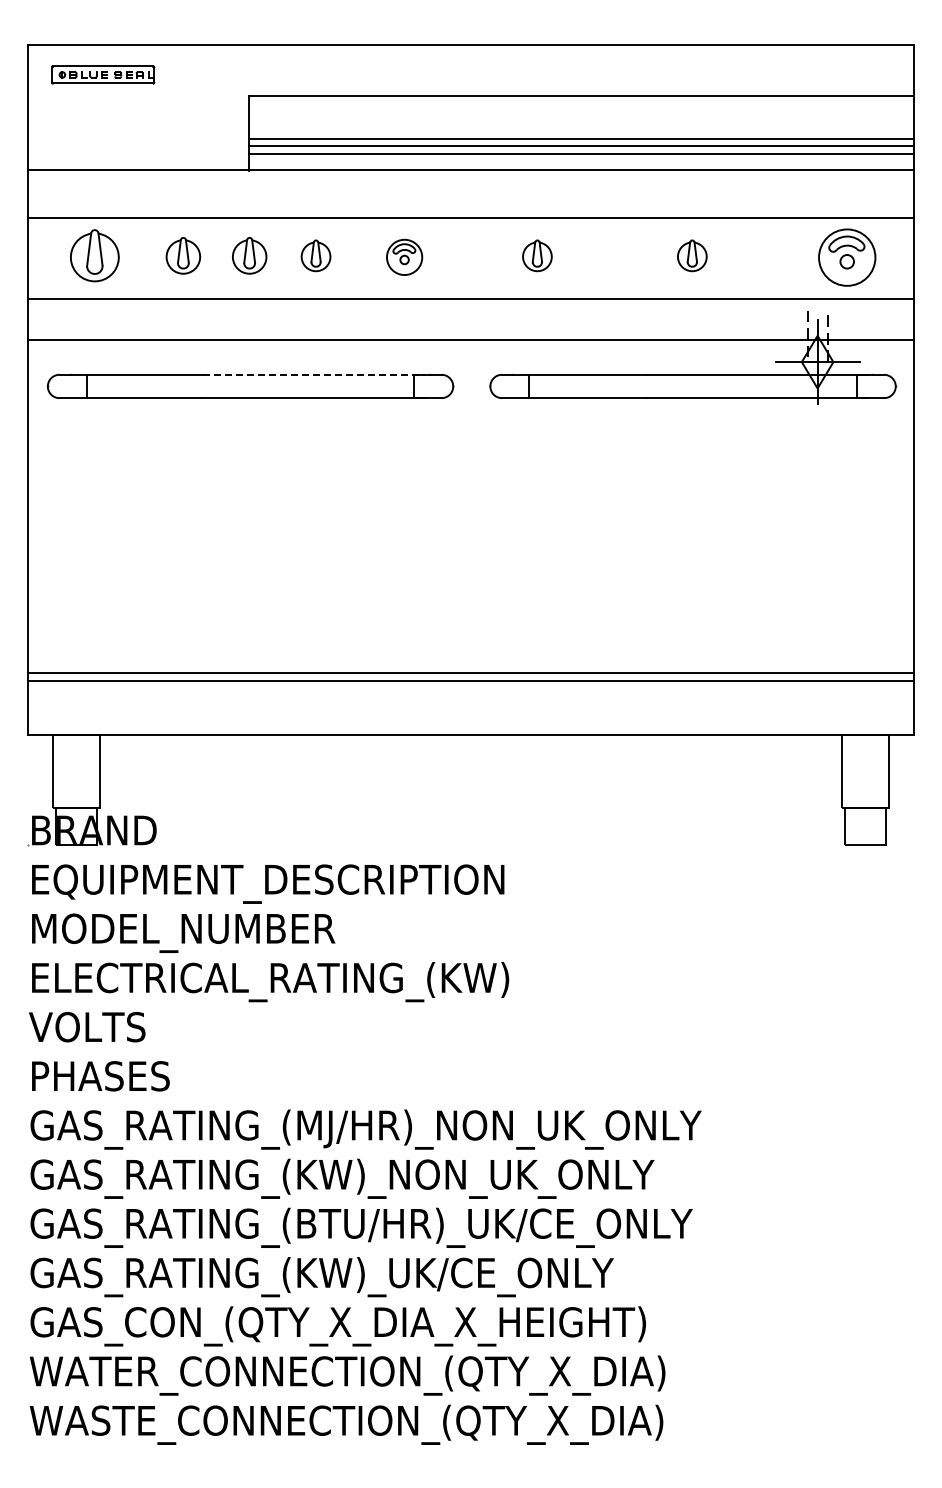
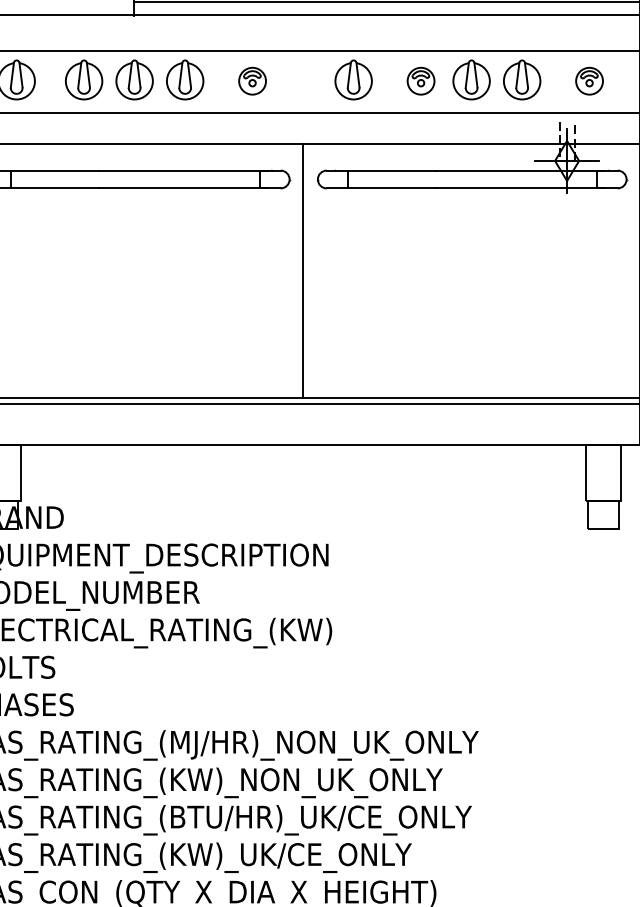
part: (183, 255) -> (84, 79), size x1.43
part: (249, 255) -> (134, 79), size x1.43
part: (315, 255) -> (184, 79), size x1.67
part: (537, 255) -> (353, 79), size x1.67
part: (692, 255) -> (471, 79), size x1.67
part: (758, 255) -> (522, 79), added
part: (625, 256) -> (420, 80), added
part: (846, 256) -> (589, 80), size x0.62
line: (314, 374) -> (183, 170), dashed -> solid
line: (471, 506) -> (303, 270), added

